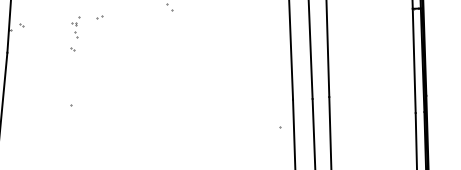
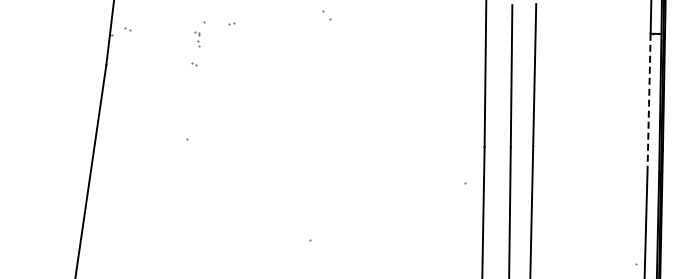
part: (74, 30) -> (197, 39), size x0.7
line: (414, 60) -> (649, 103), solid -> dashed

